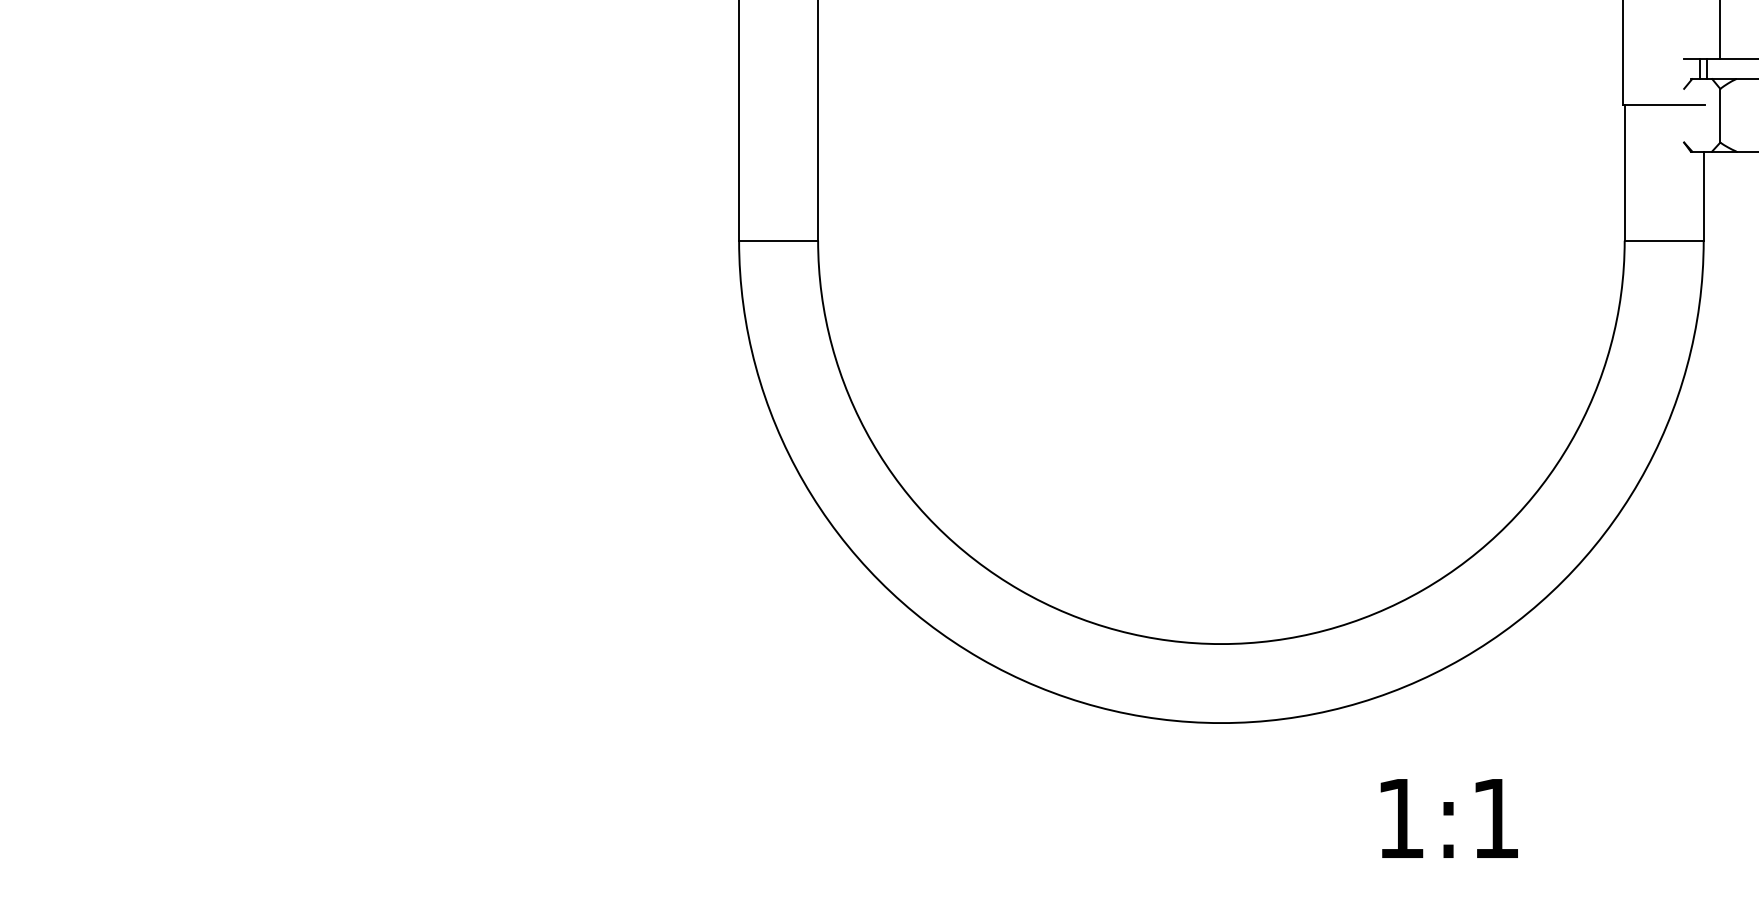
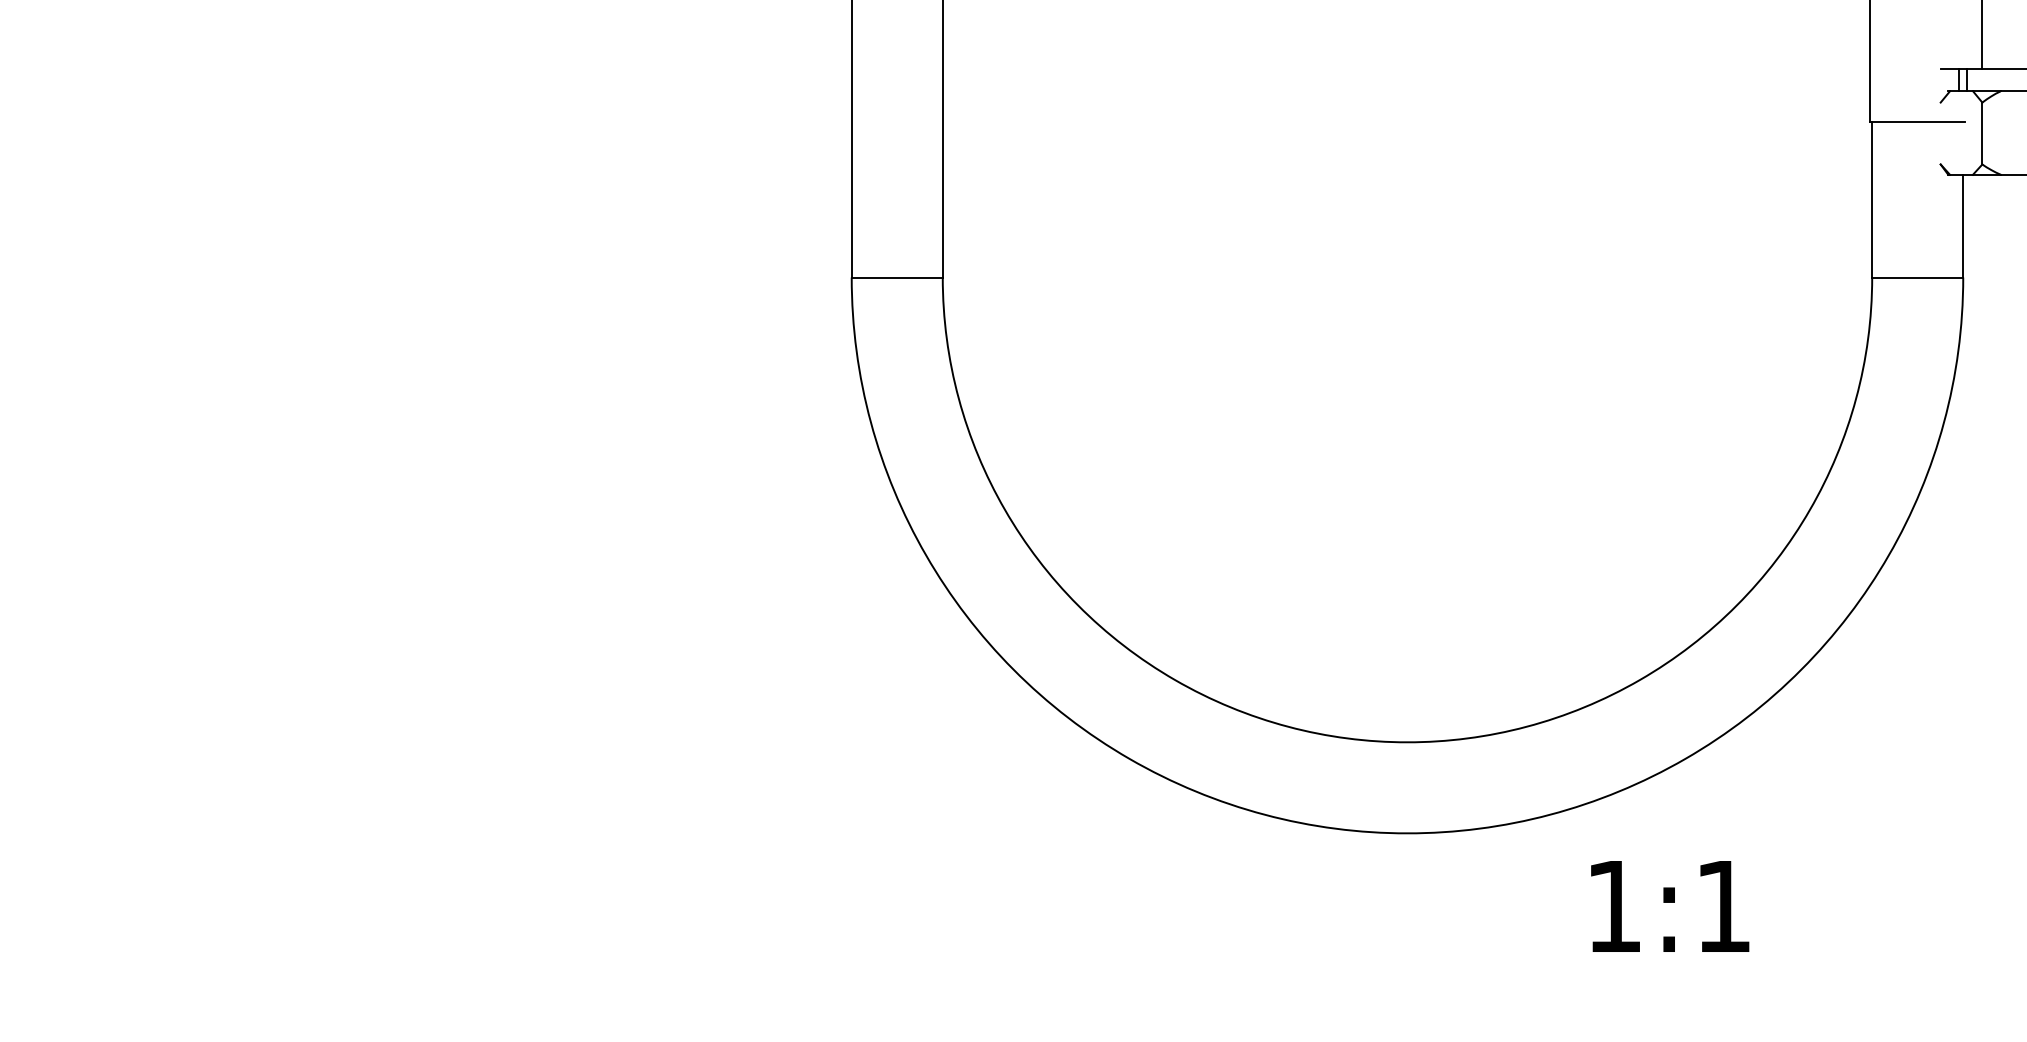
text: (1448, 818) -> (1669, 906), moved

